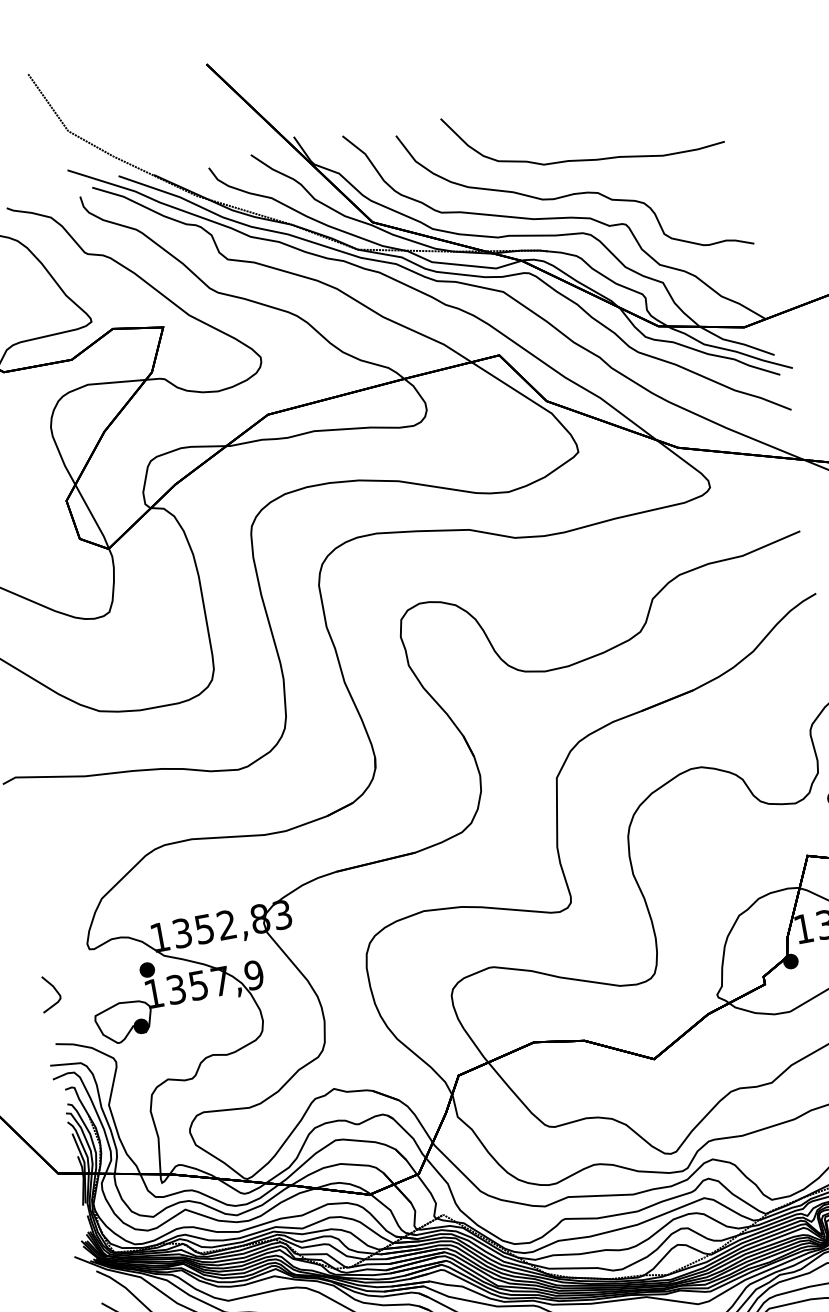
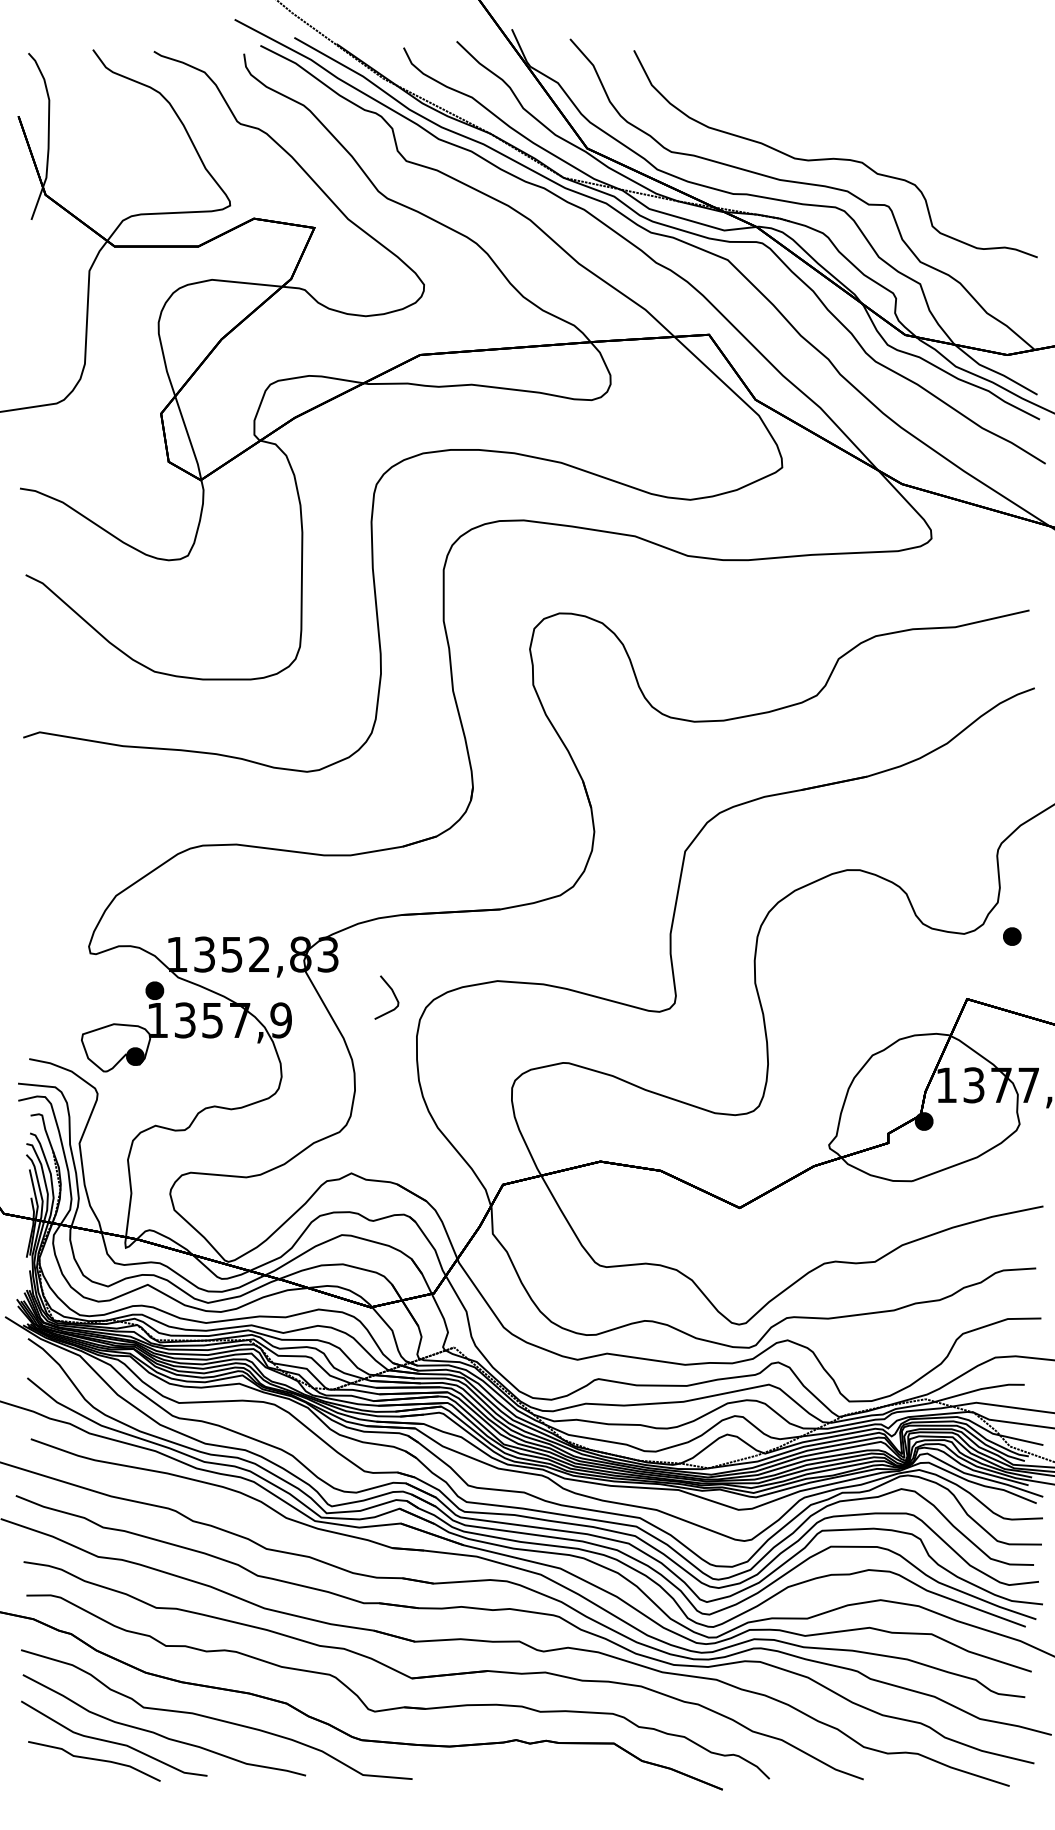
part: (583, 159) -> (852, 119), removed
curve: (54, 989) -> (392, 993), moved

